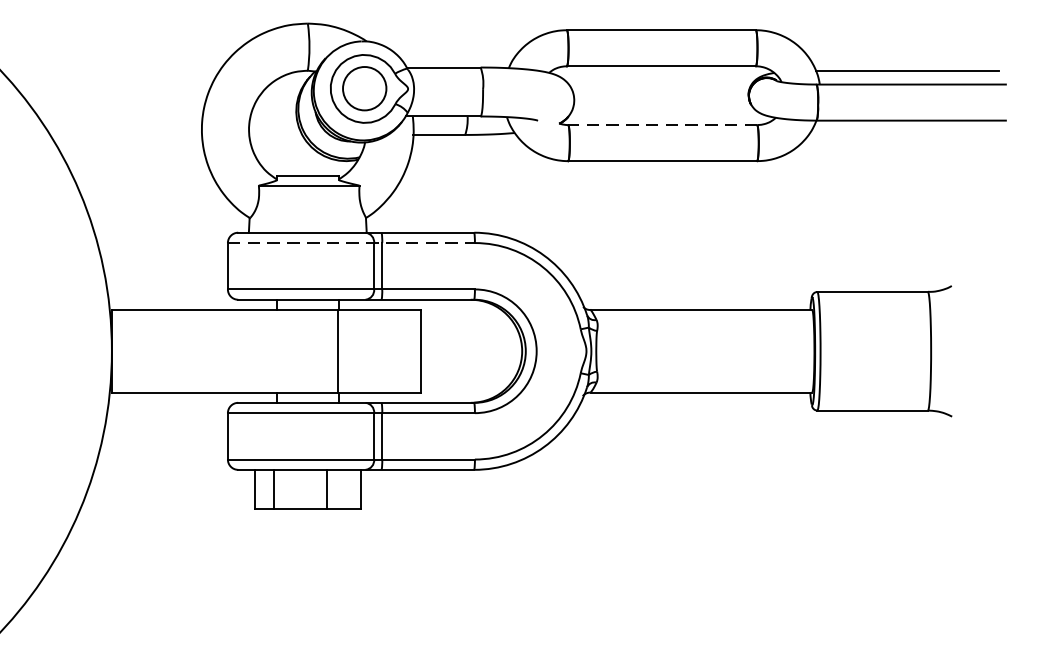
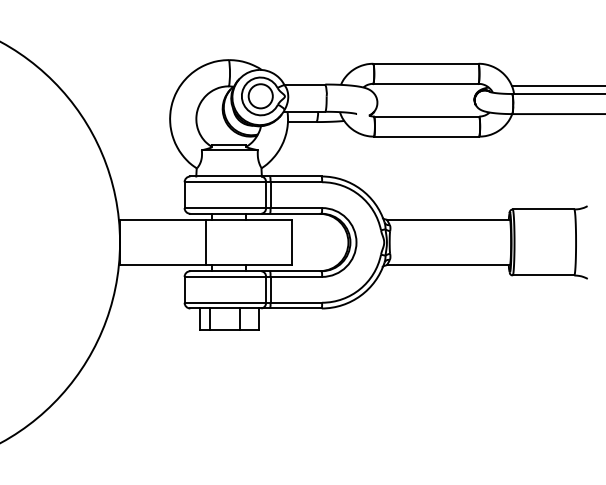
line: (662, 124) -> (426, 116), dashed -> solid
line: (351, 243) -> (253, 182), dashed -> solid
line: (339, 351) -> (206, 242), moved

